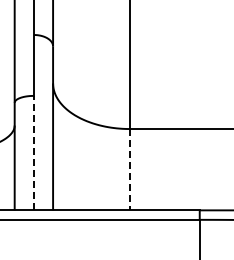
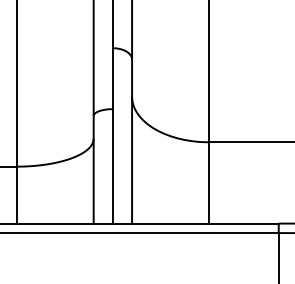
line: (33, 152) -> (112, 165), dashed -> solid
line: (129, 169) -> (208, 182), dashed -> solid

